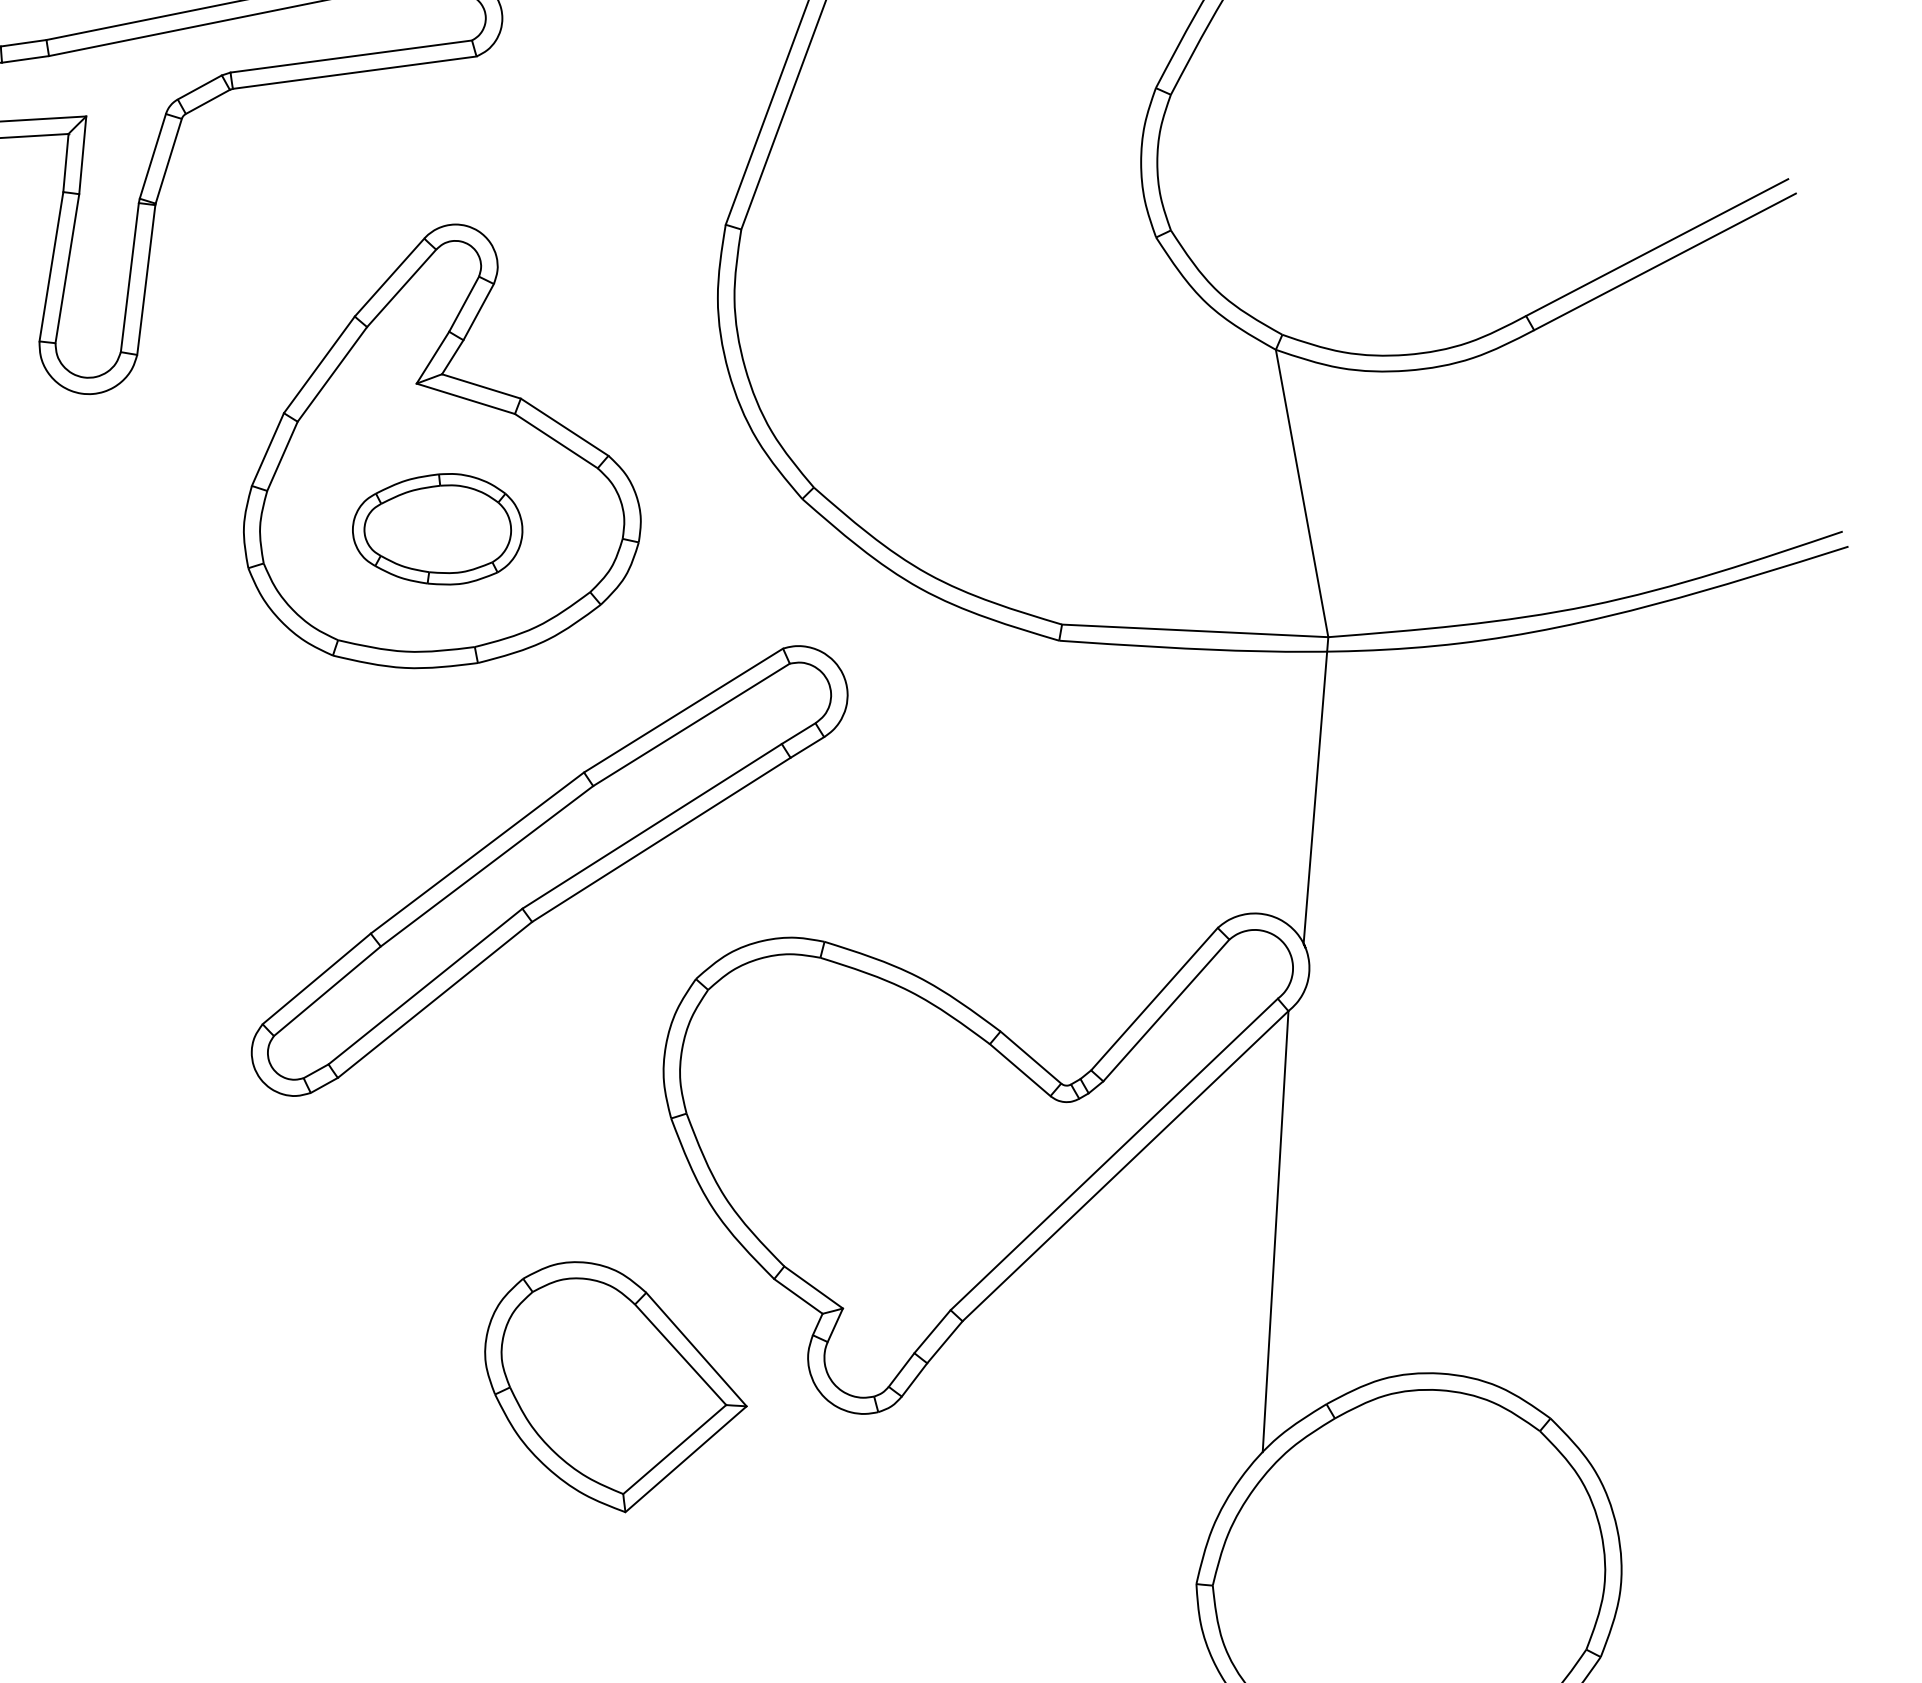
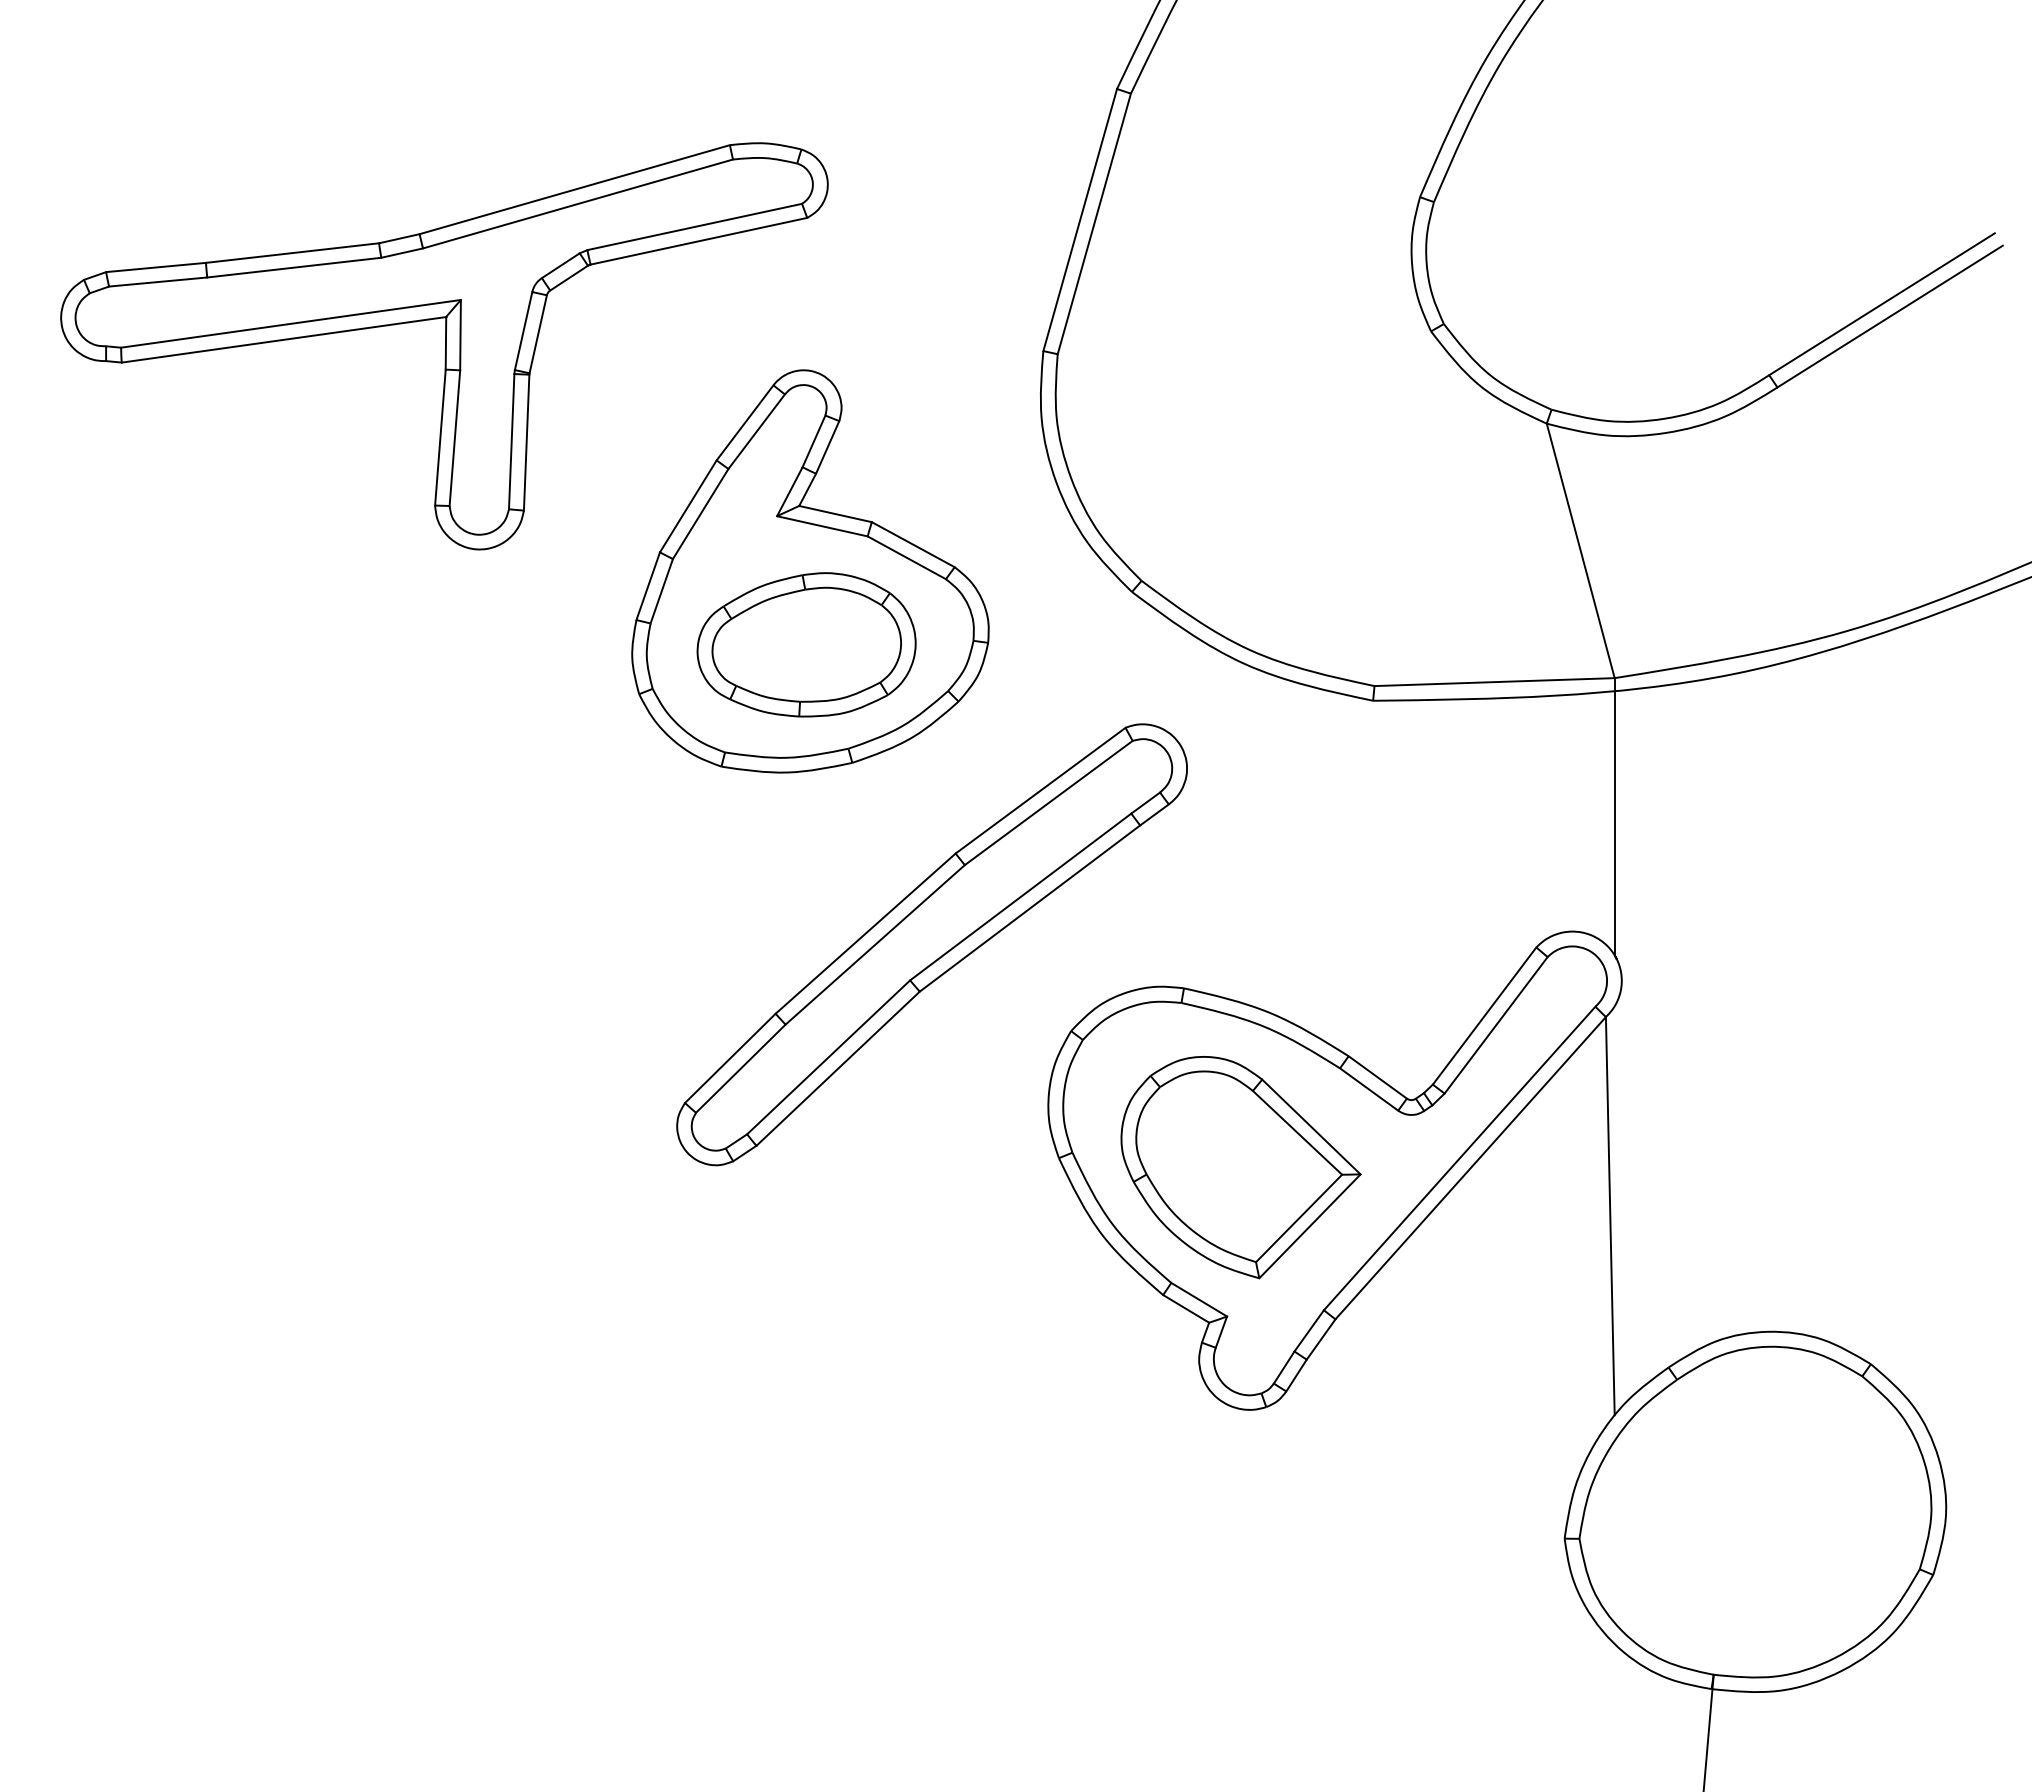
part: (437, 528) -> (806, 644), size x1.43
part: (614, 1388) -> (1240, 1167), moved

